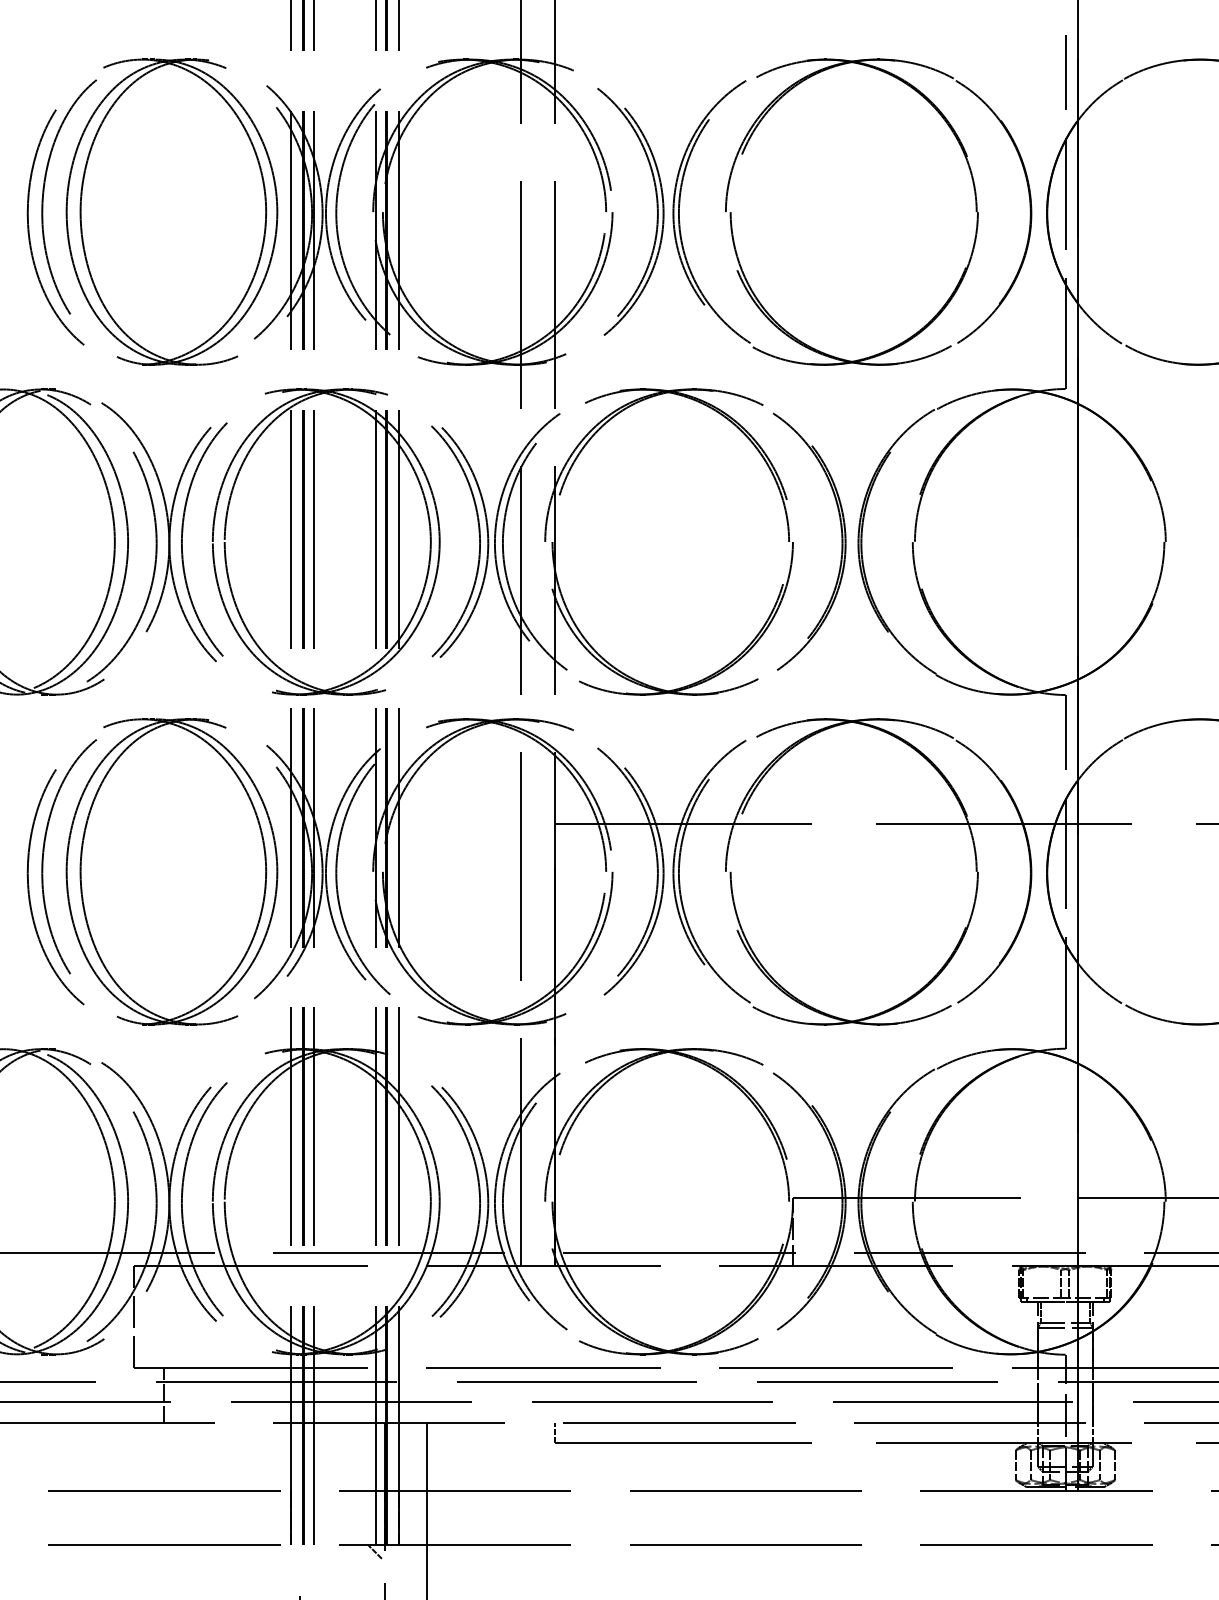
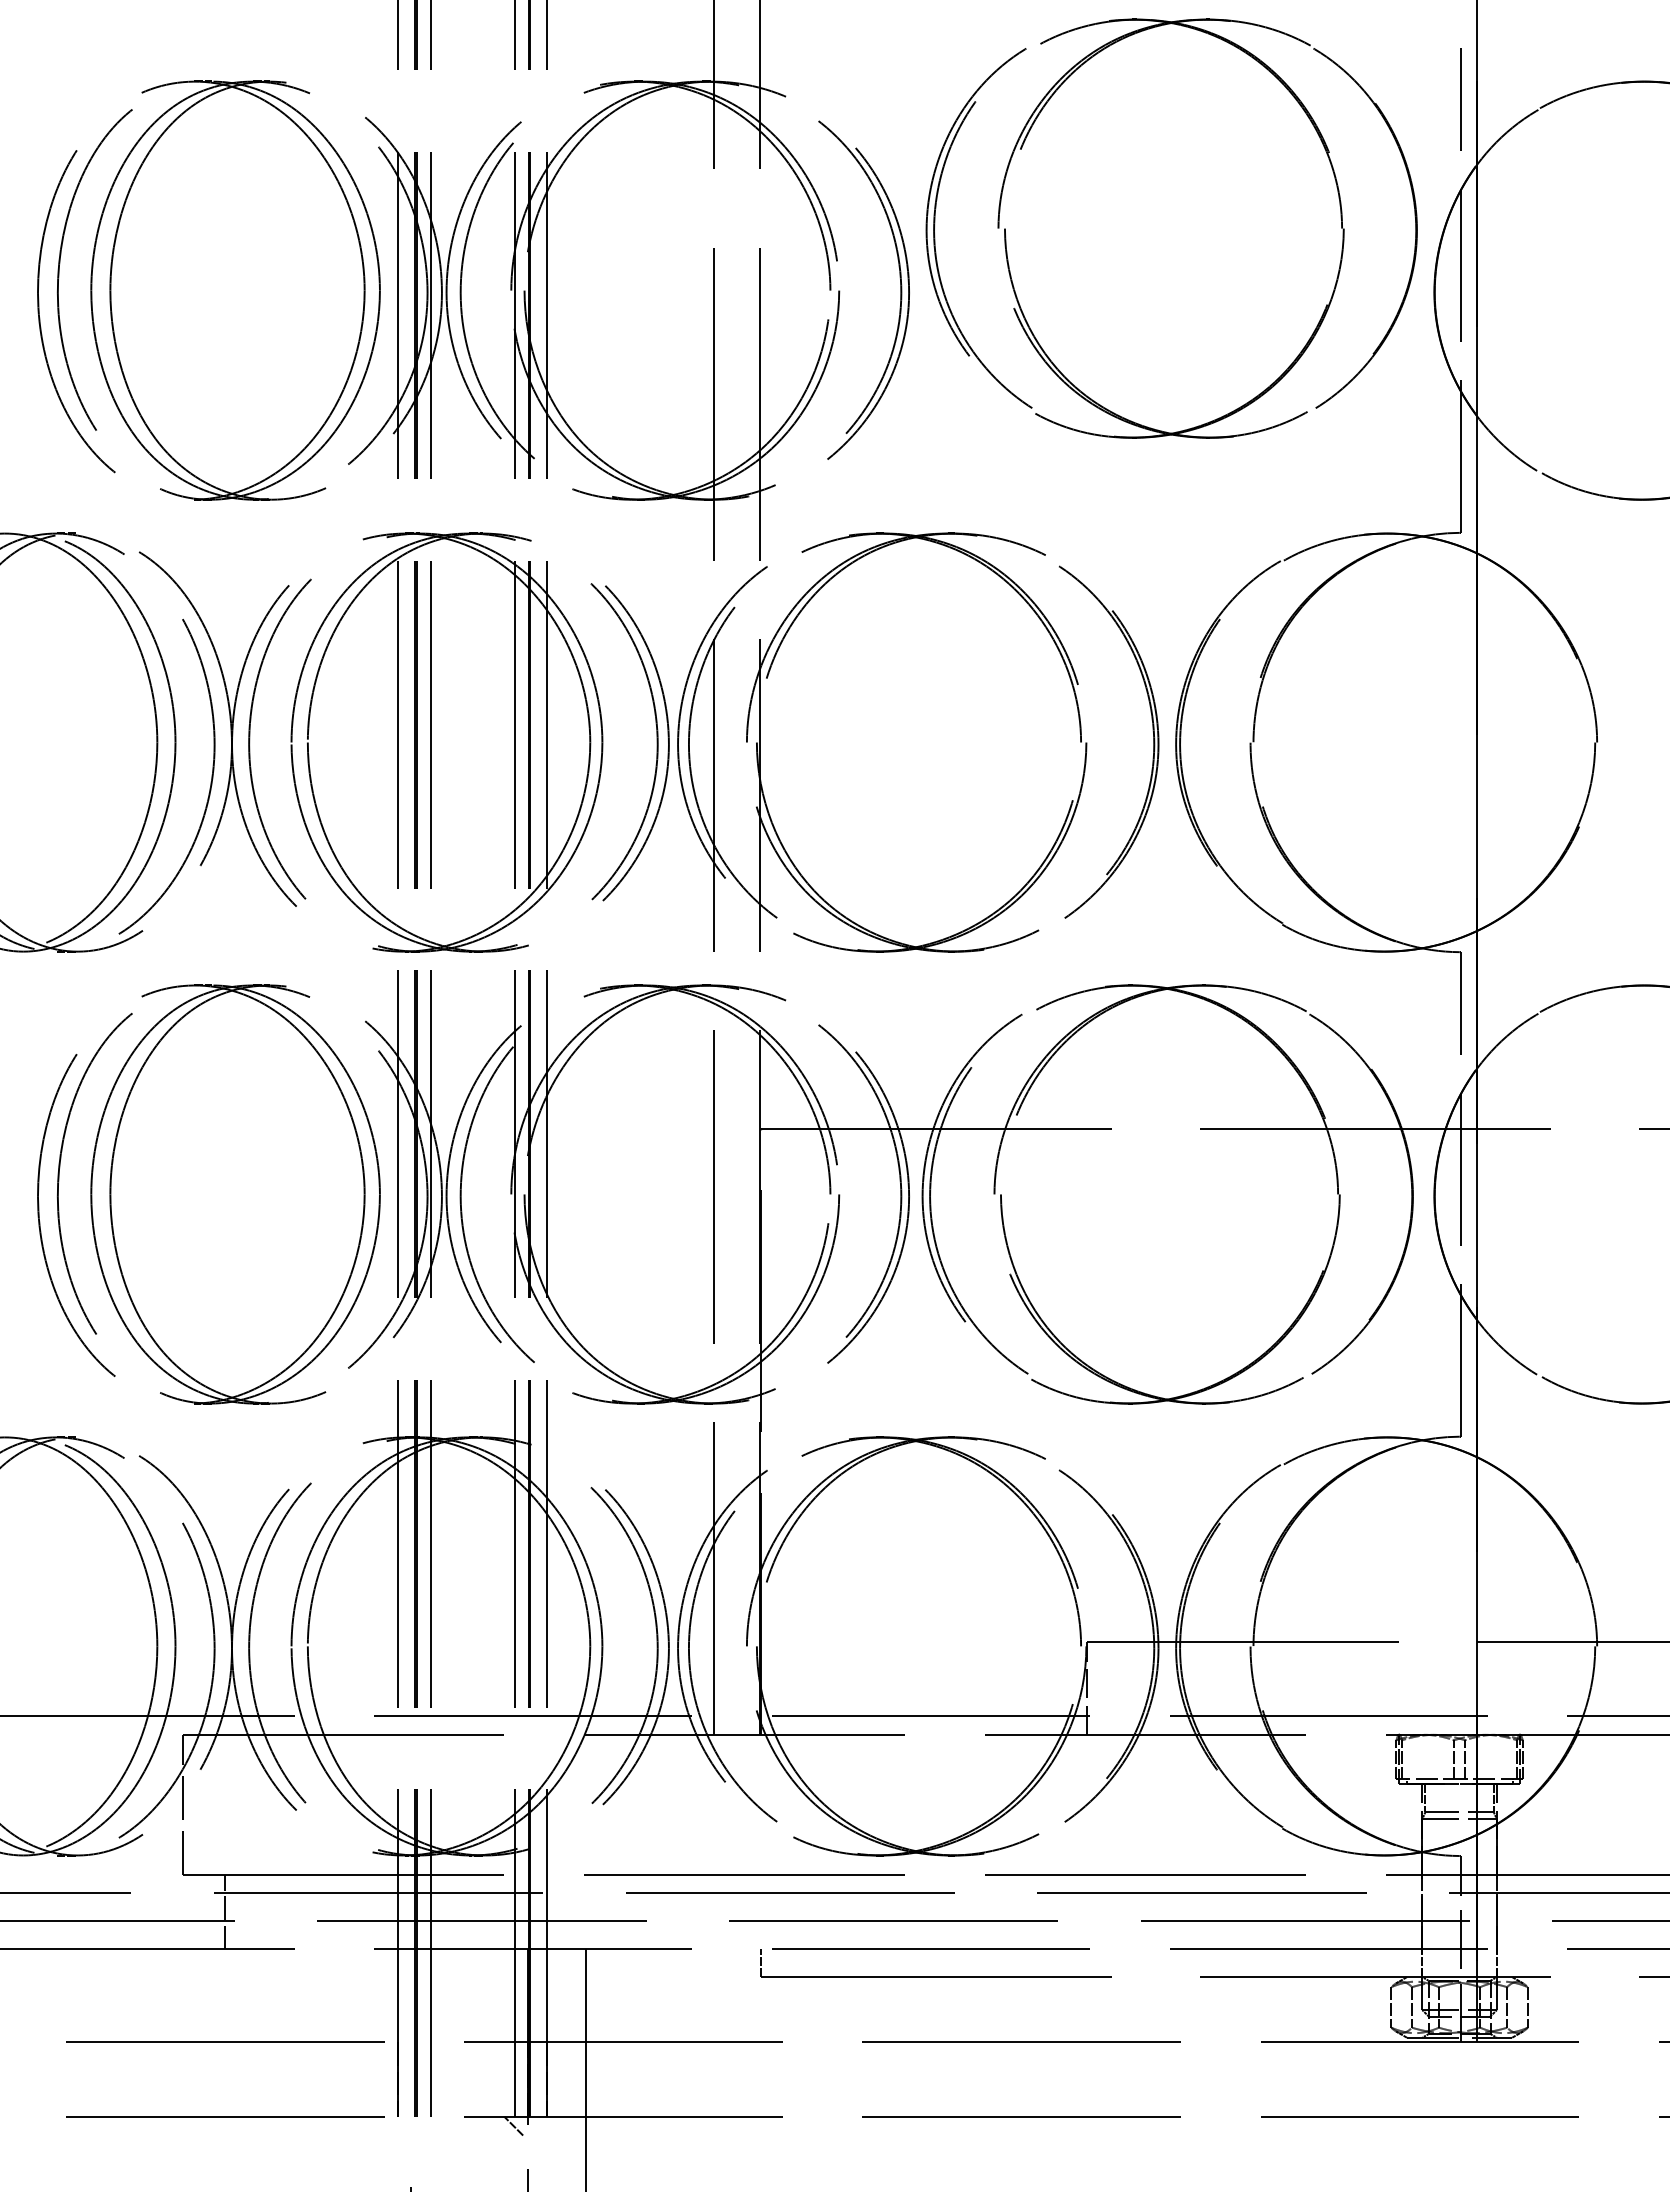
part: (731, 217) -> (1006, 236), moved

